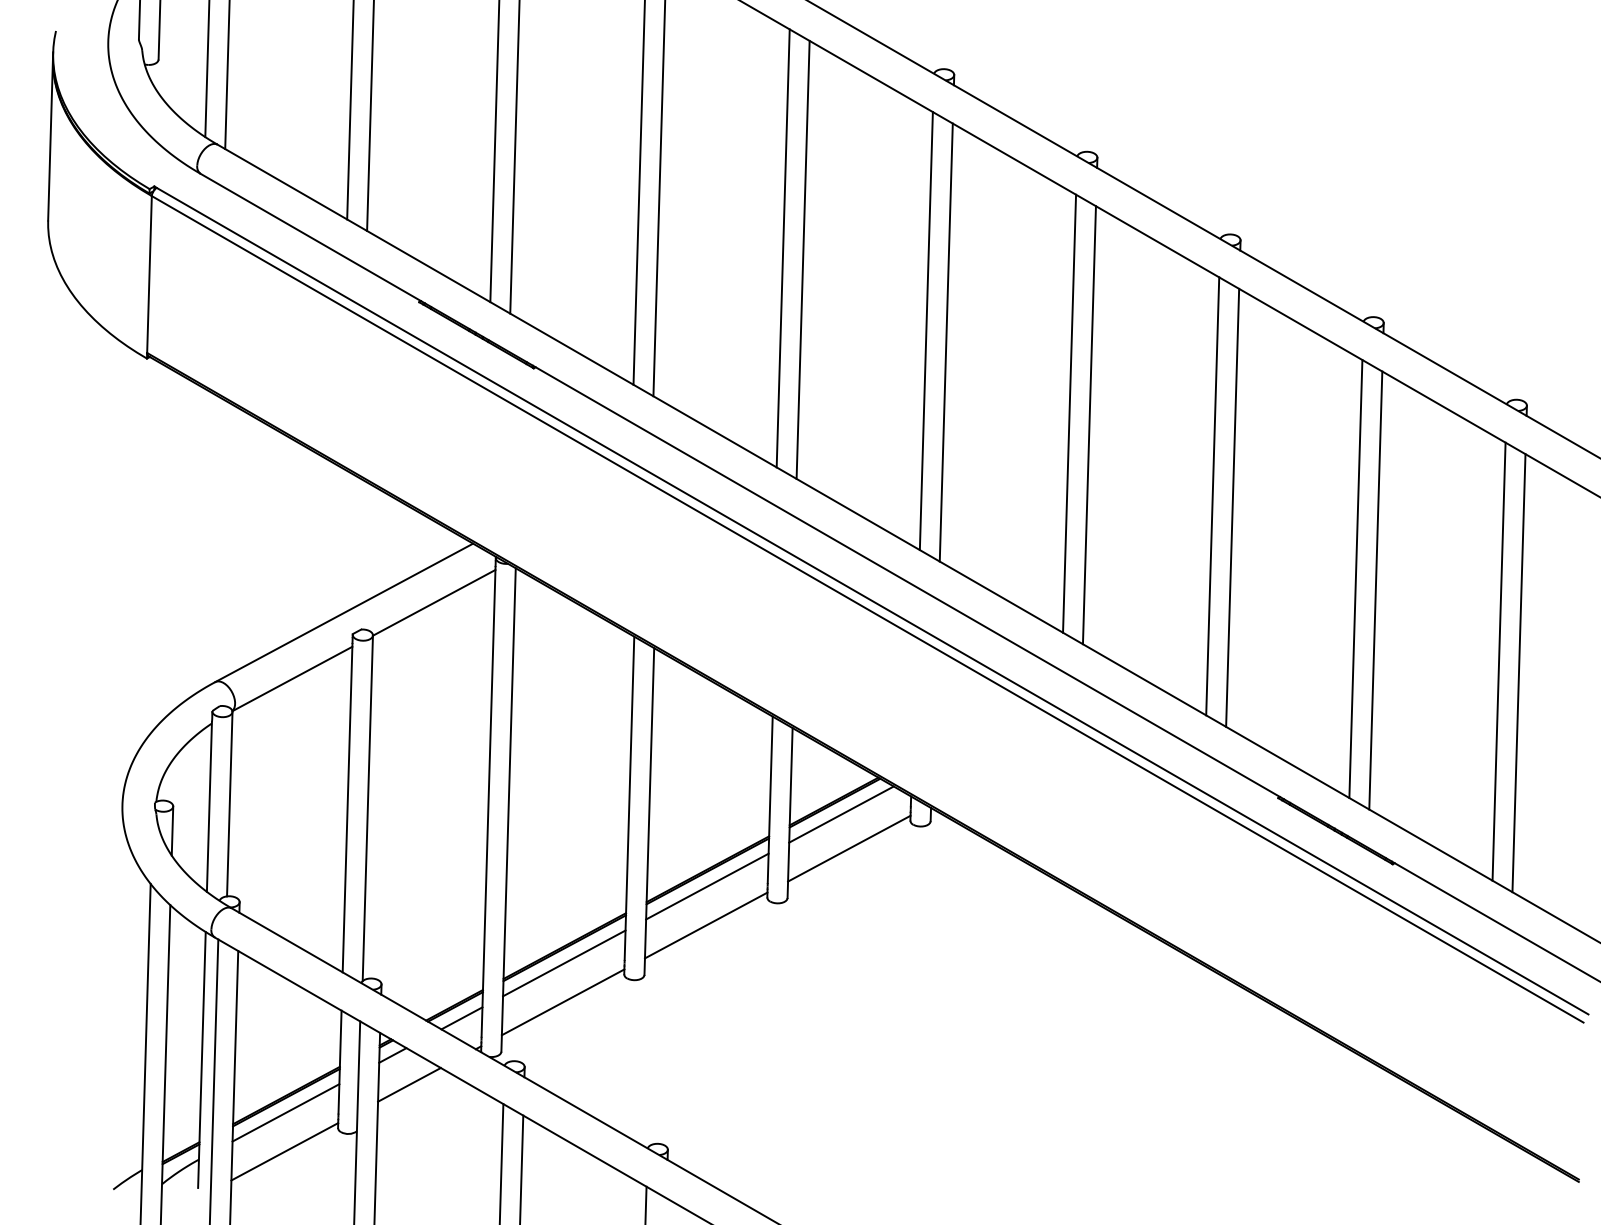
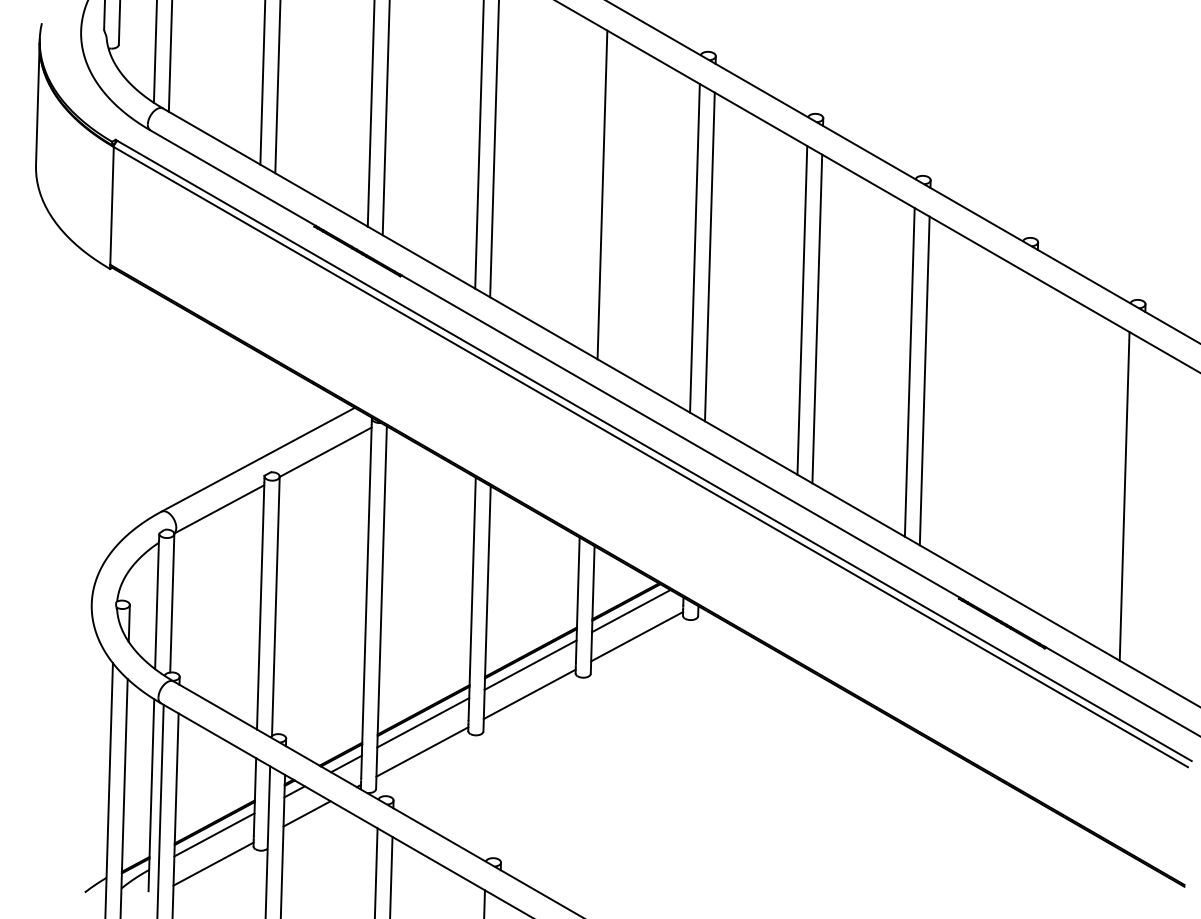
line: (783, 248) -> (587, 186), removed
line: (1356, 579) -> (1017, 434), removed
line: (1376, 589) -> (1032, 442), removed
line: (1518, 672) -> (1139, 504), removed

